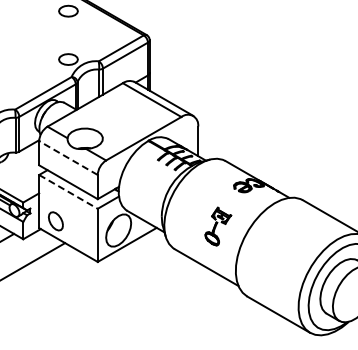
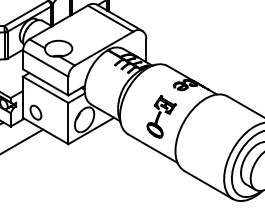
line: (68, 158) -> (45, 63), dashed -> solid
line: (68, 191) -> (45, 89), dashed -> solid
part: (218, 226) -> (162, 116), size x1.43

